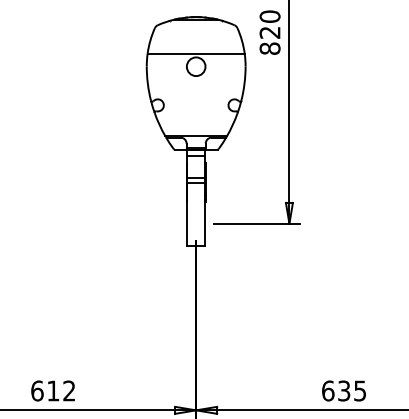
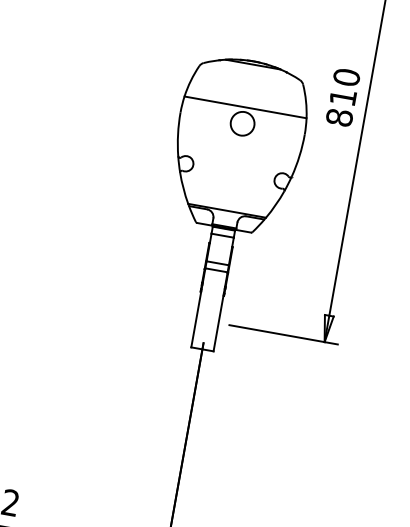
text: (269, 32) -> (342, 97), 820 -> 810

